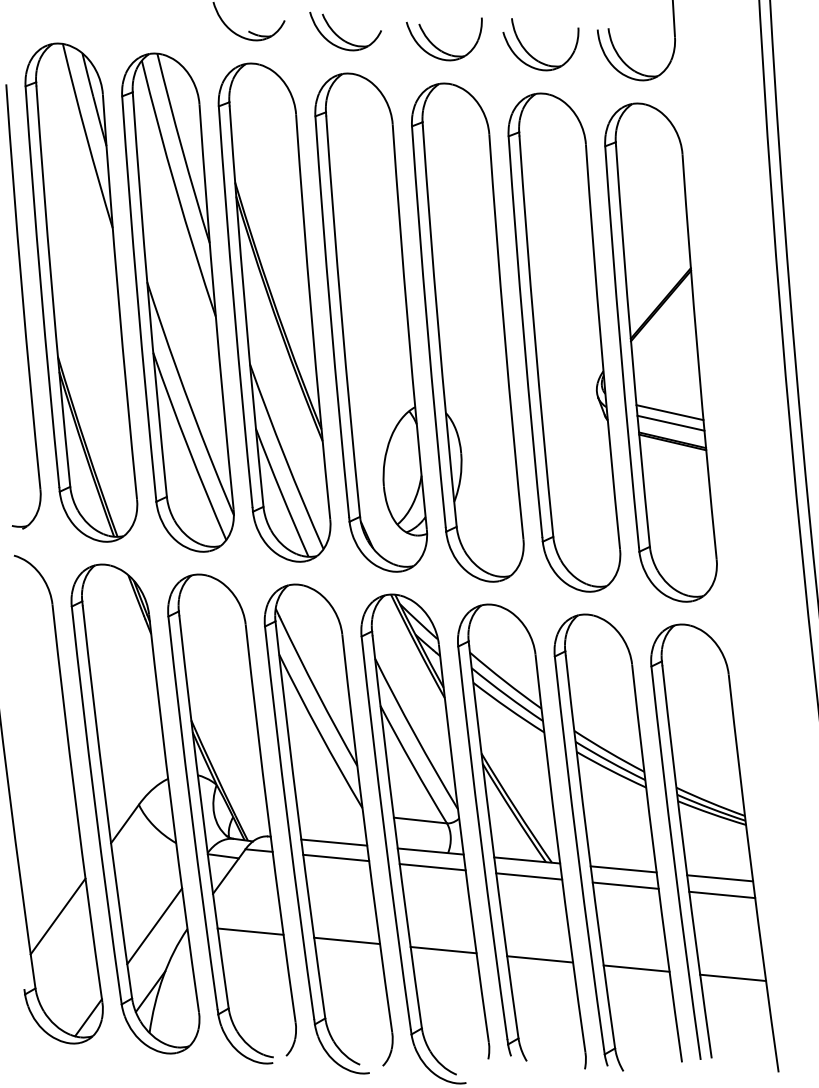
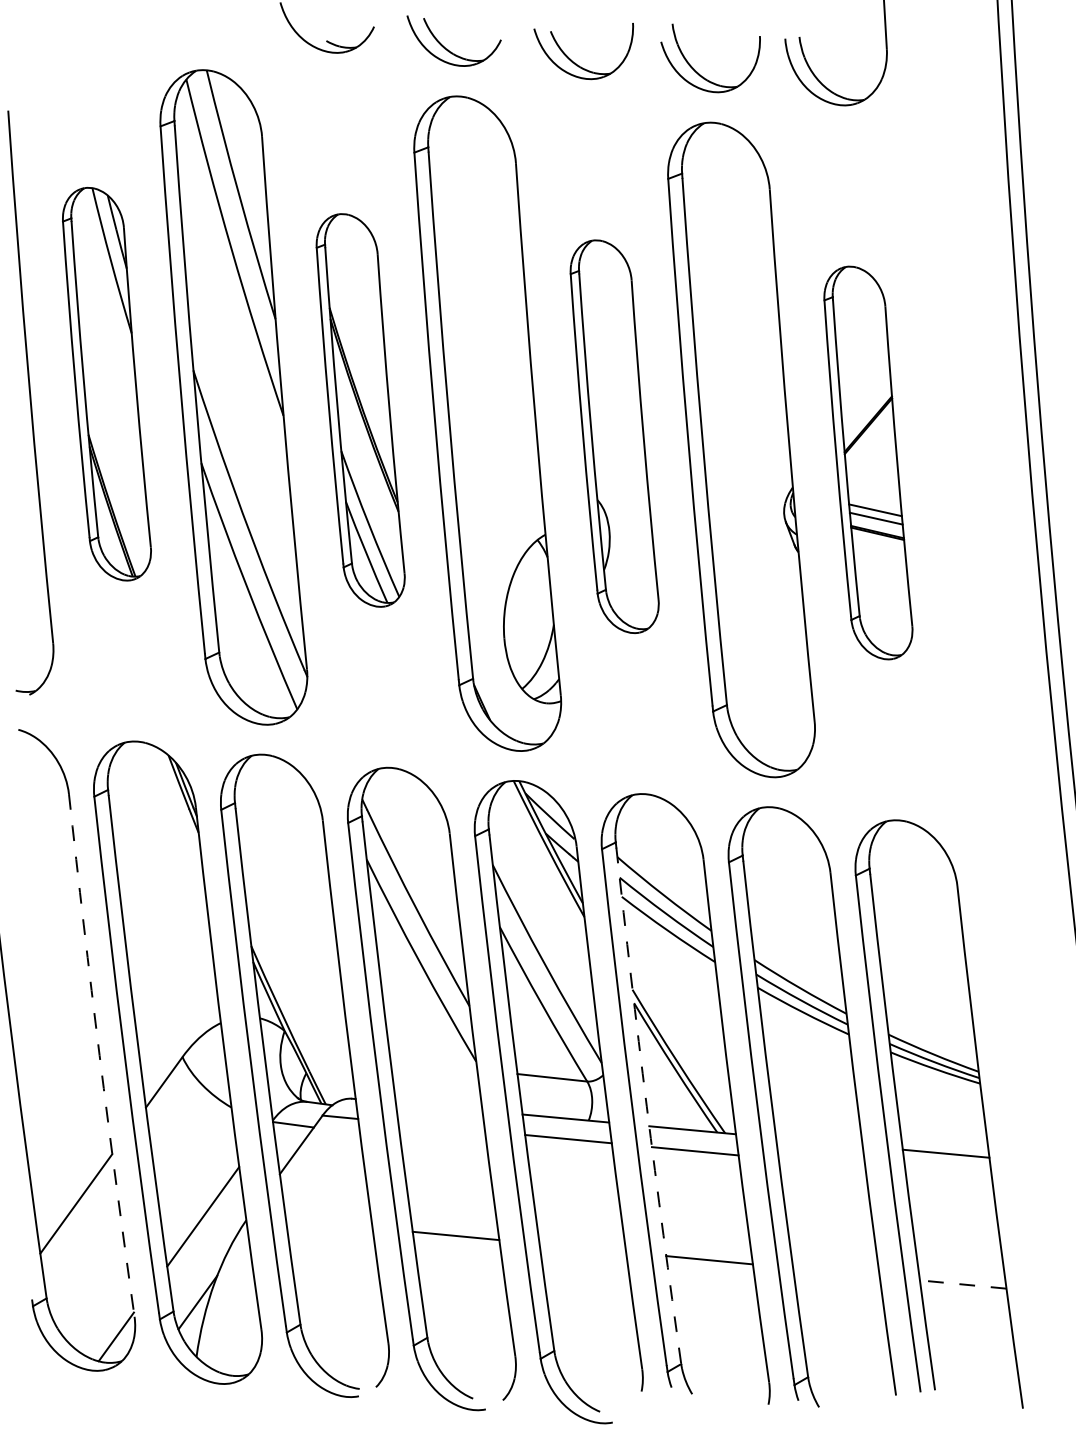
part: (81, 292) -> (107, 384), size x0.6
part: (274, 312) -> (360, 410), size x0.6
part: (467, 332) -> (614, 436), size x0.6
part: (660, 352) -> (867, 462), size x0.6
arc: (75, 803) -> (99, 1055), solid -> dashed
line: (334, 842) -> (439, 1106), removed
arc: (492, 842) -> (647, 1106), solid -> dashed
line: (336, 857) -> (442, 1126), removed
line: (623, 869) -> (819, 1142), removed
line: (625, 885) -> (821, 1163), removed
line: (722, 894) -> (949, 1174), removed
line: (250, 931) -> (329, 1223), removed
line: (443, 949) -> (582, 1247), removed
line: (636, 968) -> (836, 1272), removed
line: (732, 977) -> (962, 1284), solid -> dashed

